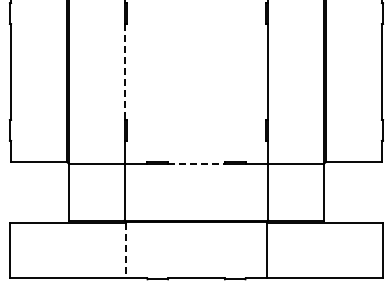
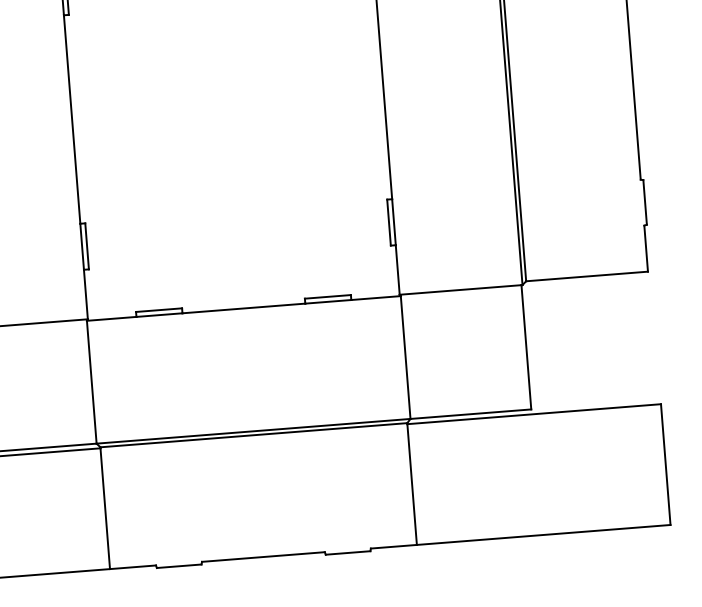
line: (125, 71) -> (73, 118), dashed -> solid
line: (196, 164) -> (243, 309), dashed -> solid
line: (126, 250) -> (105, 508), dashed -> solid

